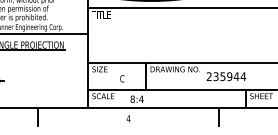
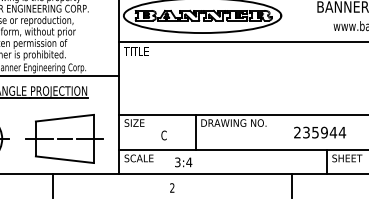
text: (226, 76) -> (320, 132), moved
part: (46, 81) -> (64, 138), added
text: (132, 99) -> (177, 162), 8:4 -> 3:4
text: (127, 118) -> (171, 187), 4 -> 2

